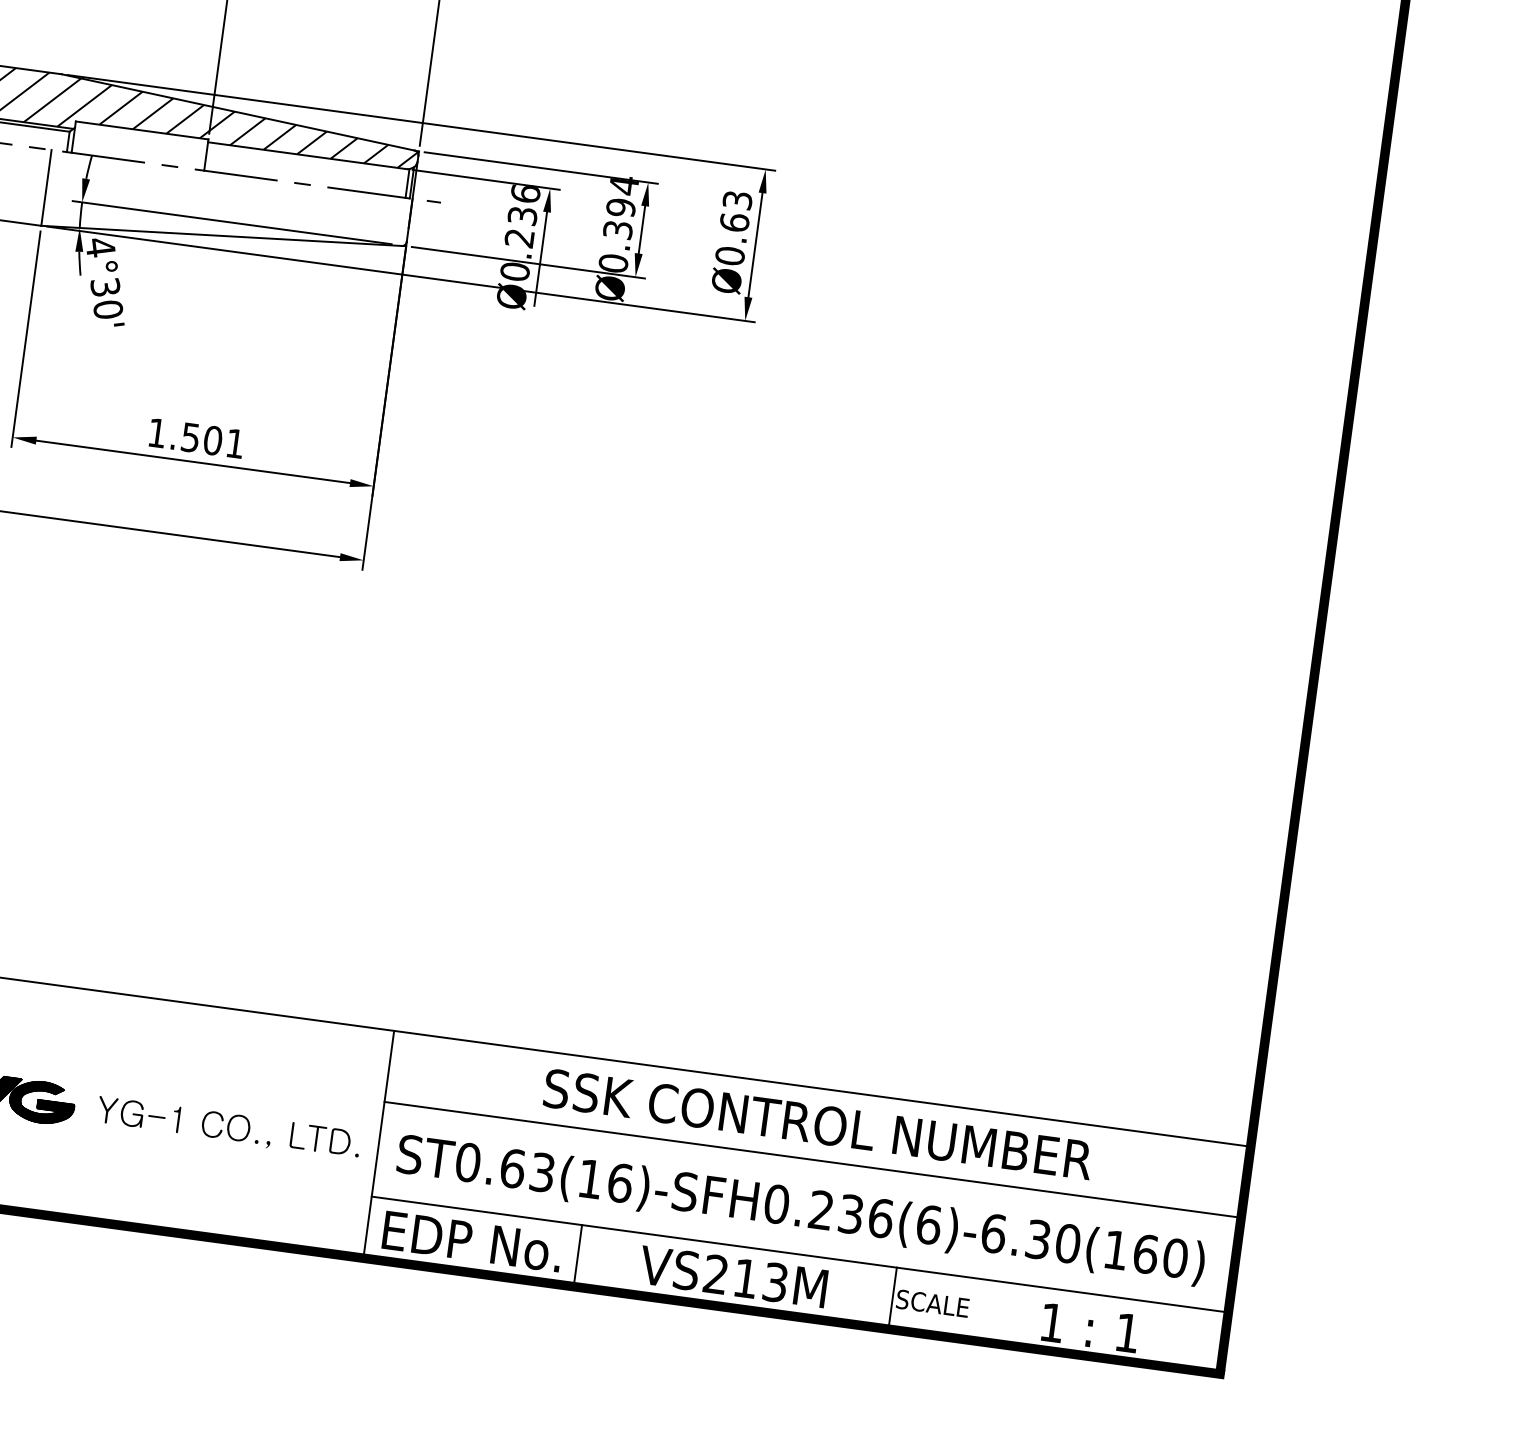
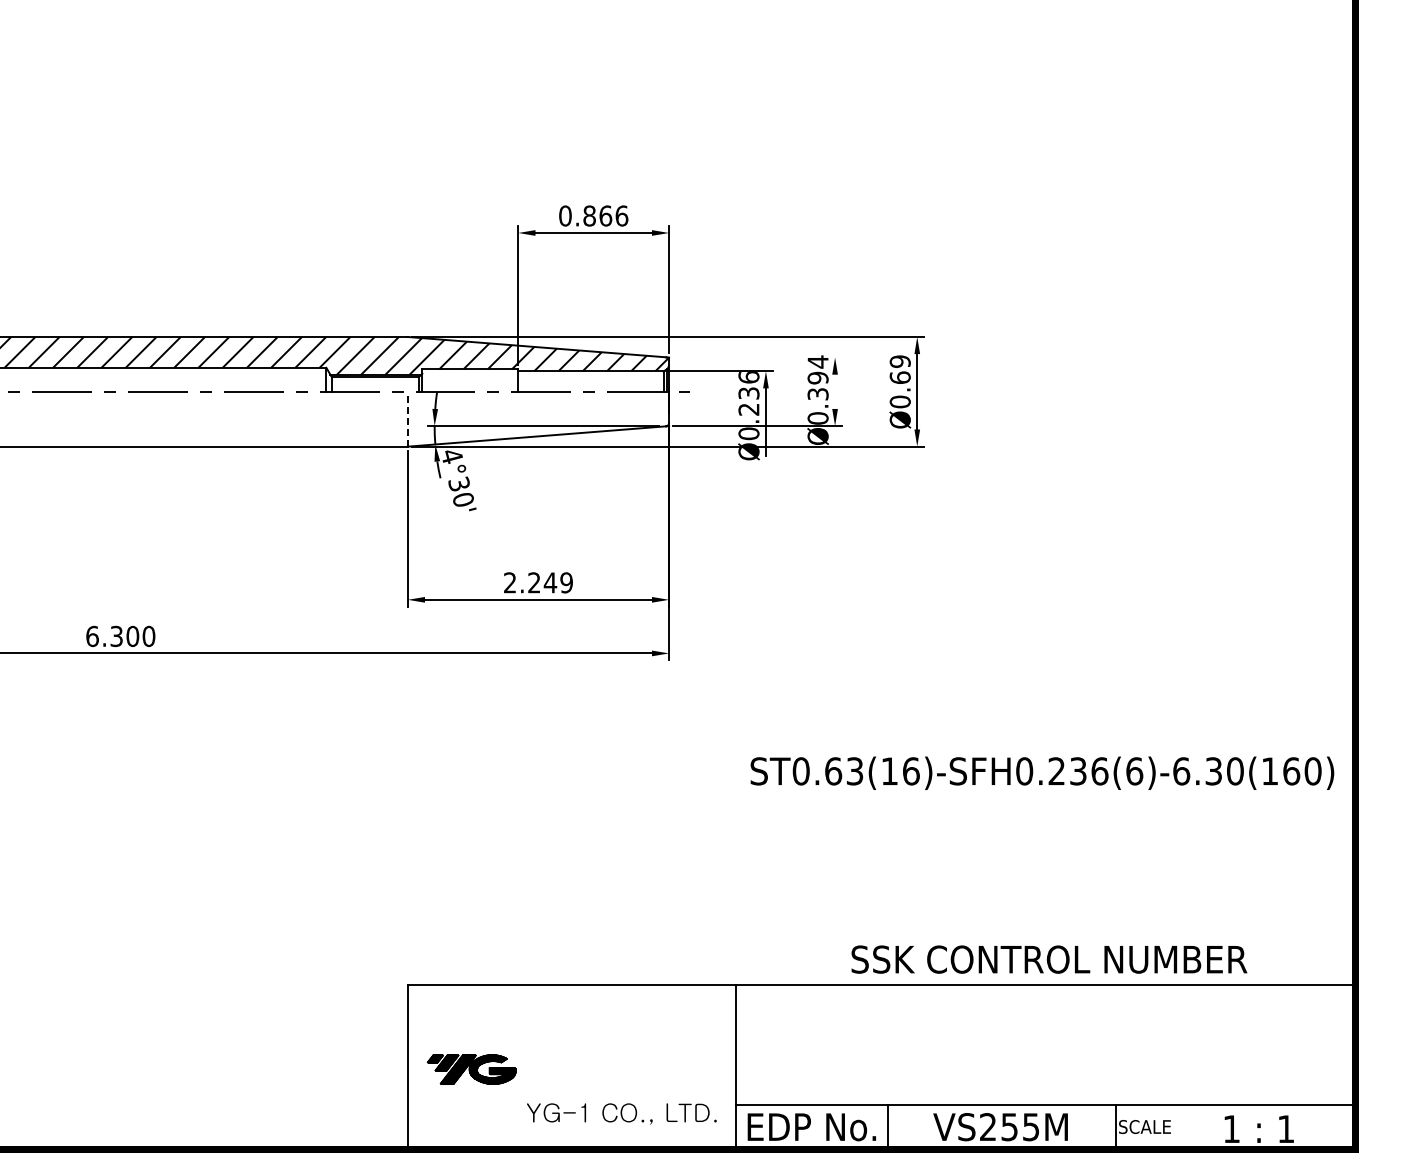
line: (541, 167) -> (757, 357), removed
line: (46, 186) -> (407, 418), solid -> dashed
text: (736, 199) -> (899, 361), Ø0.63 -> Ø0.69
line: (642, 229) -> (835, 391), removed
text: (196, 437) -> (538, 582), 1.501 -> 2.249
text: (818, 1124) -> (1049, 959), moved
text: (228, 1127) -> (621, 1113), moved
line: (812, 1160) -> (1045, 1036), removed
text: (801, 1209) -> (1042, 772), moved
text: (760, 1281) -> (1020, 1127), VS213M -> VS255M

